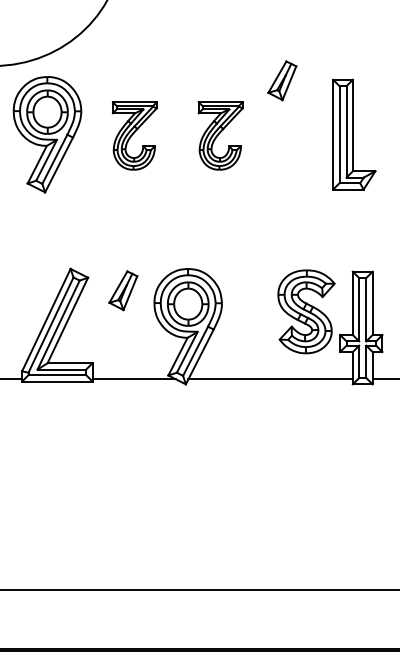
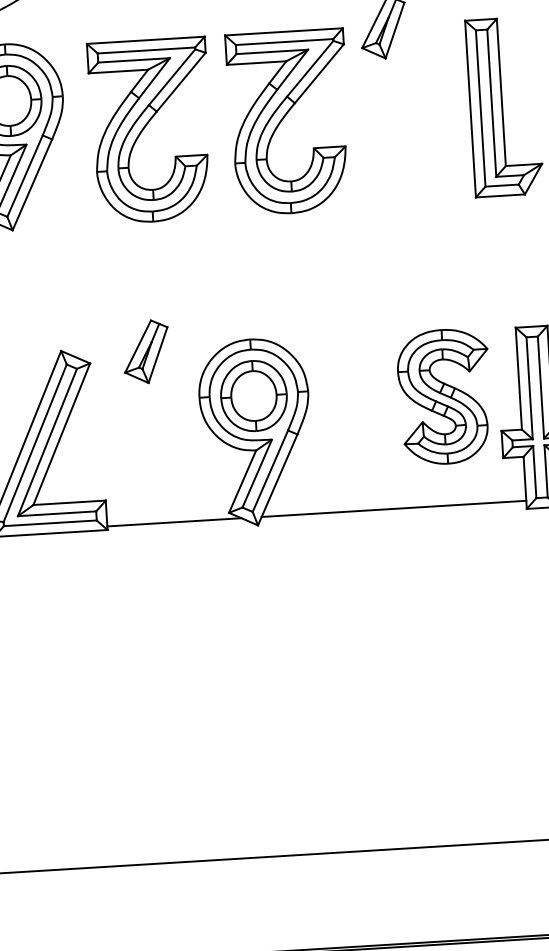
part: (134, 135) -> (150, 129), size x1.67
part: (220, 135) -> (289, 121), size x1.67
part: (123, 290) -> (146, 351), moved

